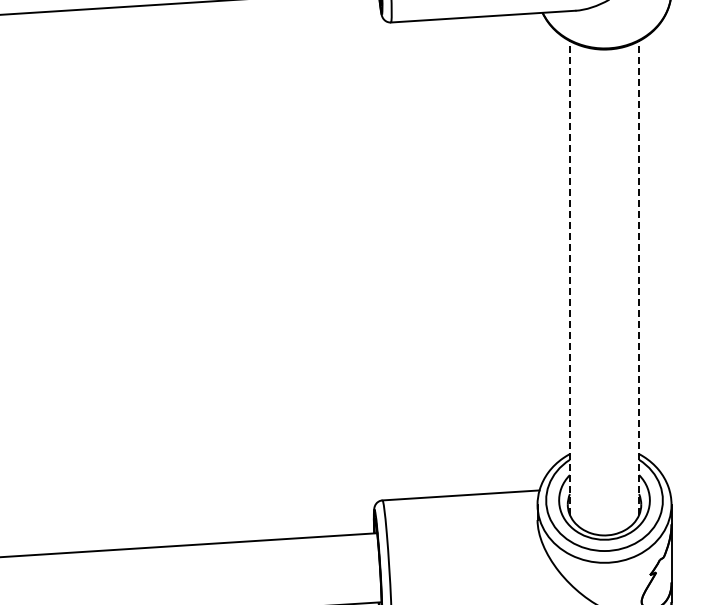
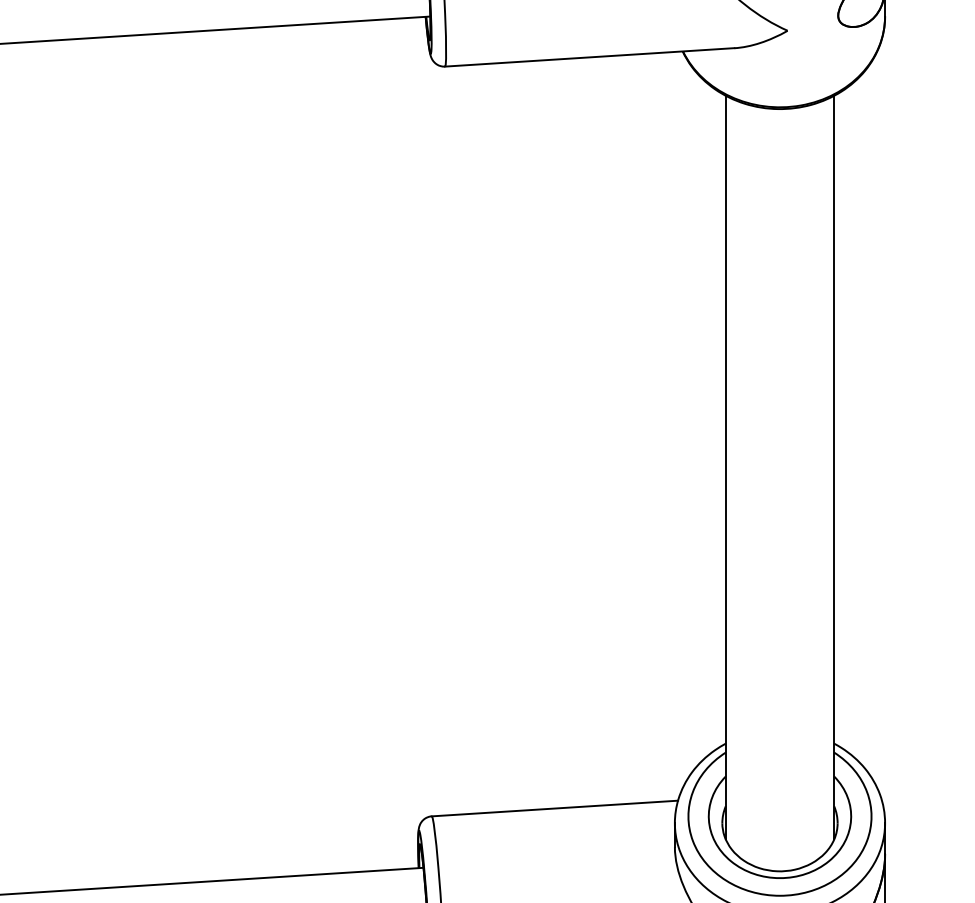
line: (569, 278) -> (725, 468), dashed -> solid
line: (639, 278) -> (834, 468), dashed -> solid

